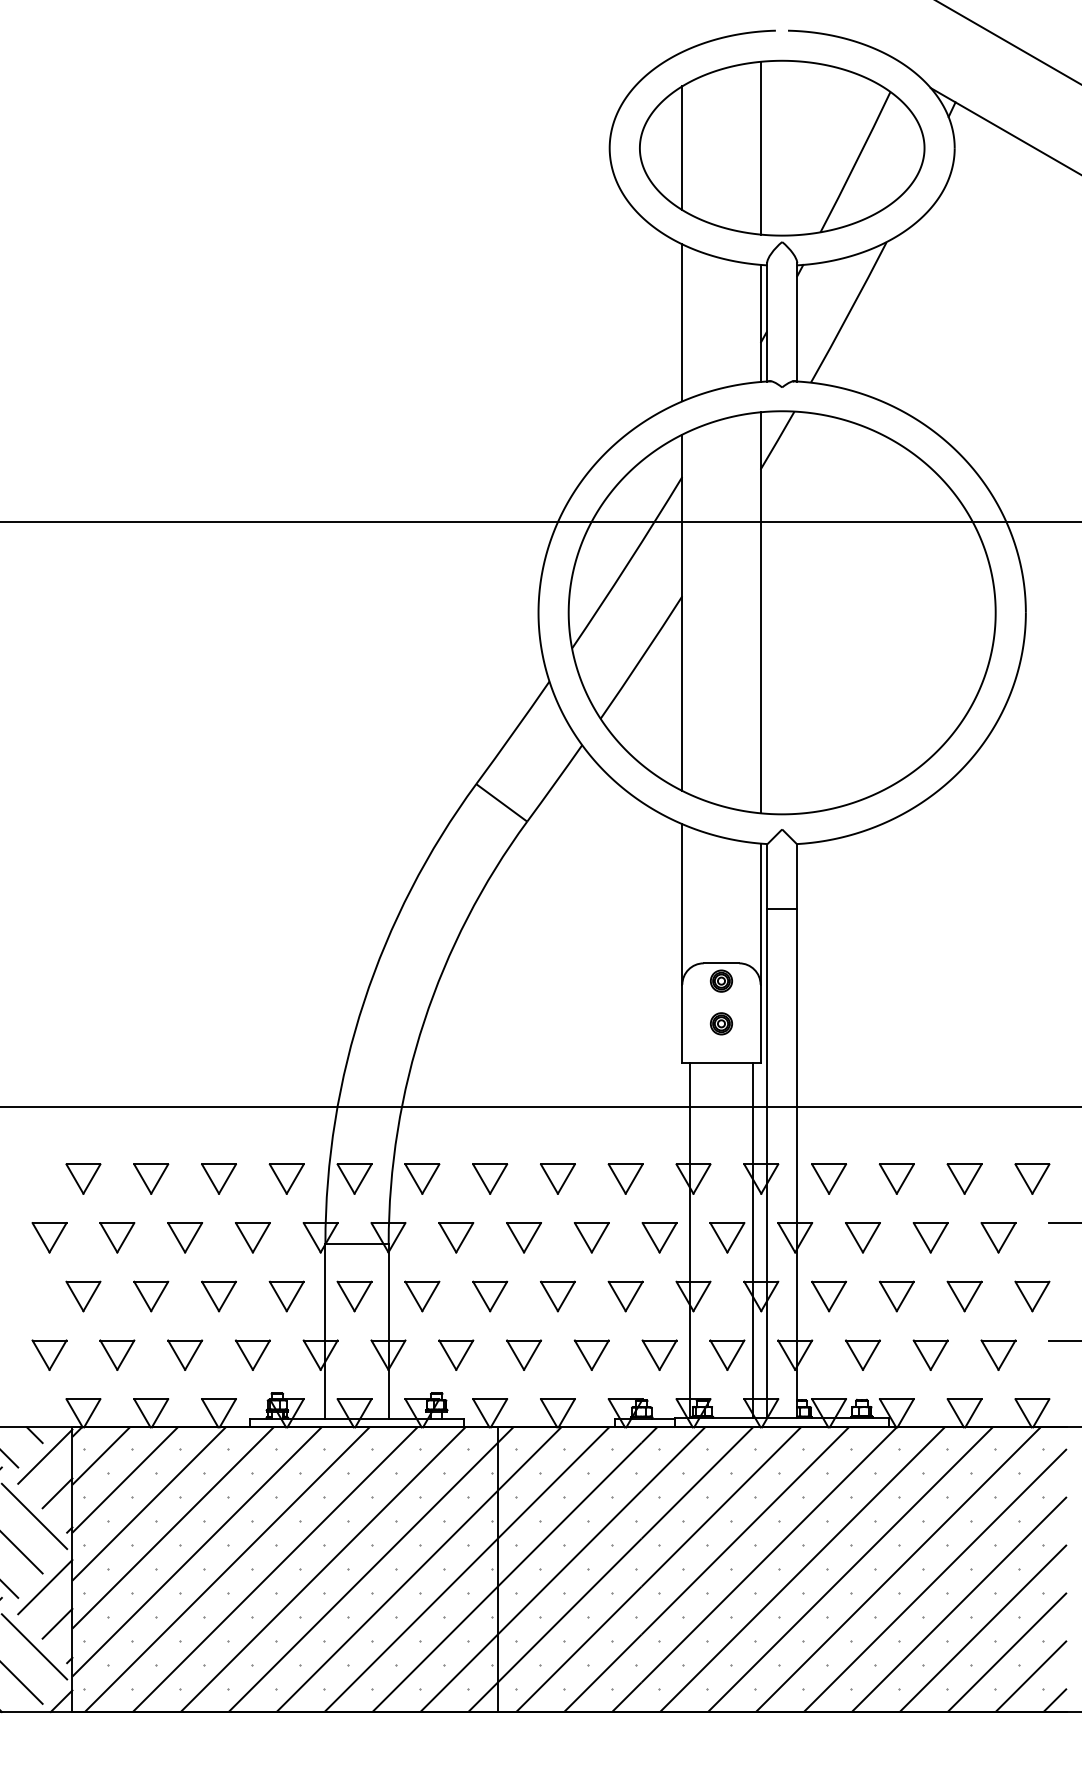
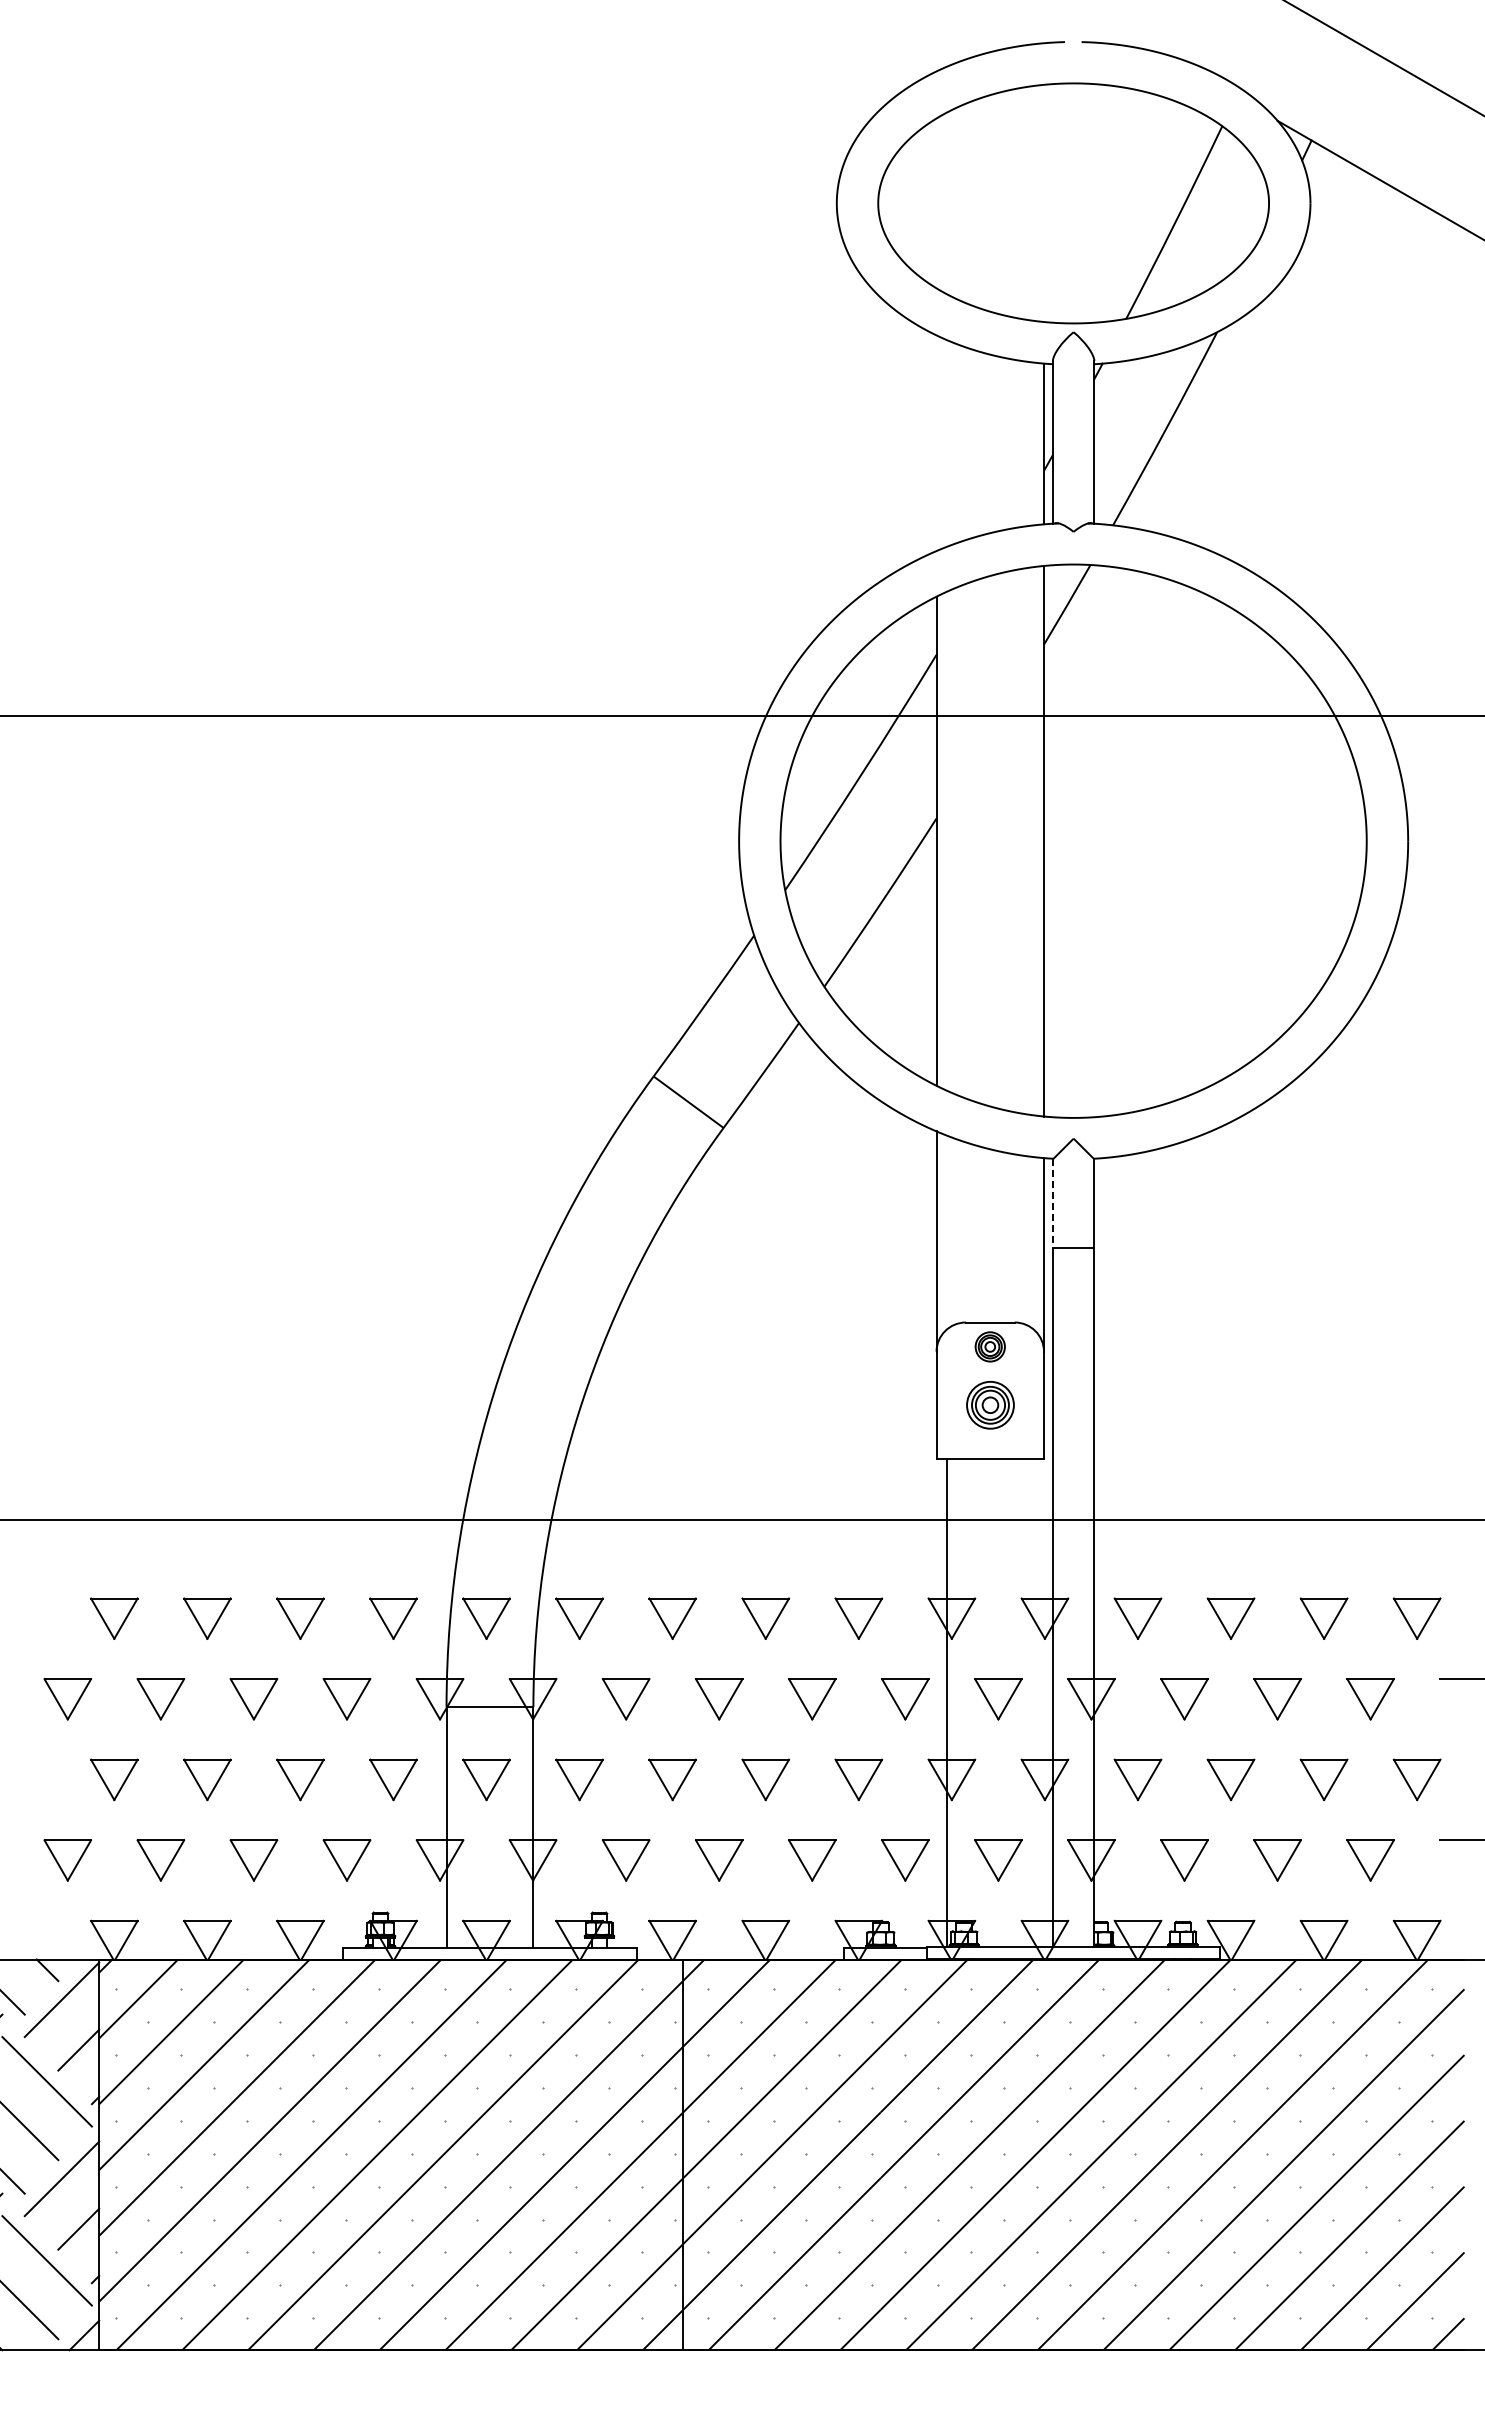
line: (682, 148) -> (936, 203), removed
line: (760, 148) -> (1044, 203), removed
line: (682, 323) -> (936, 443), removed
line: (766, 877) -> (1052, 1204), solid -> dashed
part: (720, 1023) -> (989, 1405), size x1.6
line: (752, 1240) -> (1033, 1703), removed

